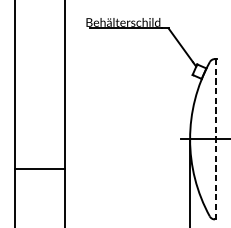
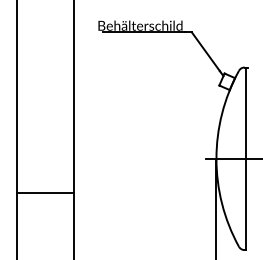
line: (215, 139) -> (245, 159), dashed -> solid

